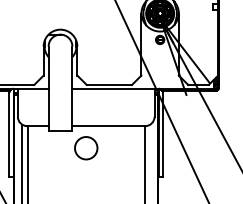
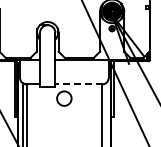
line: (108, 126) -> (78, 84), solid -> dashed

